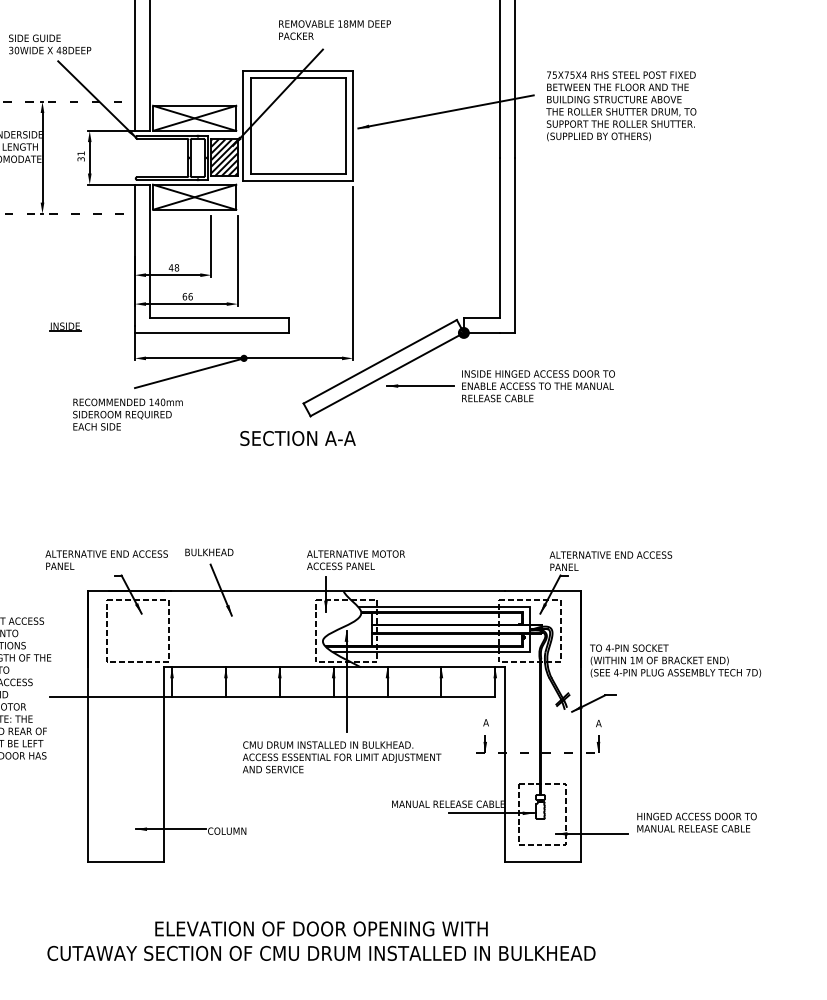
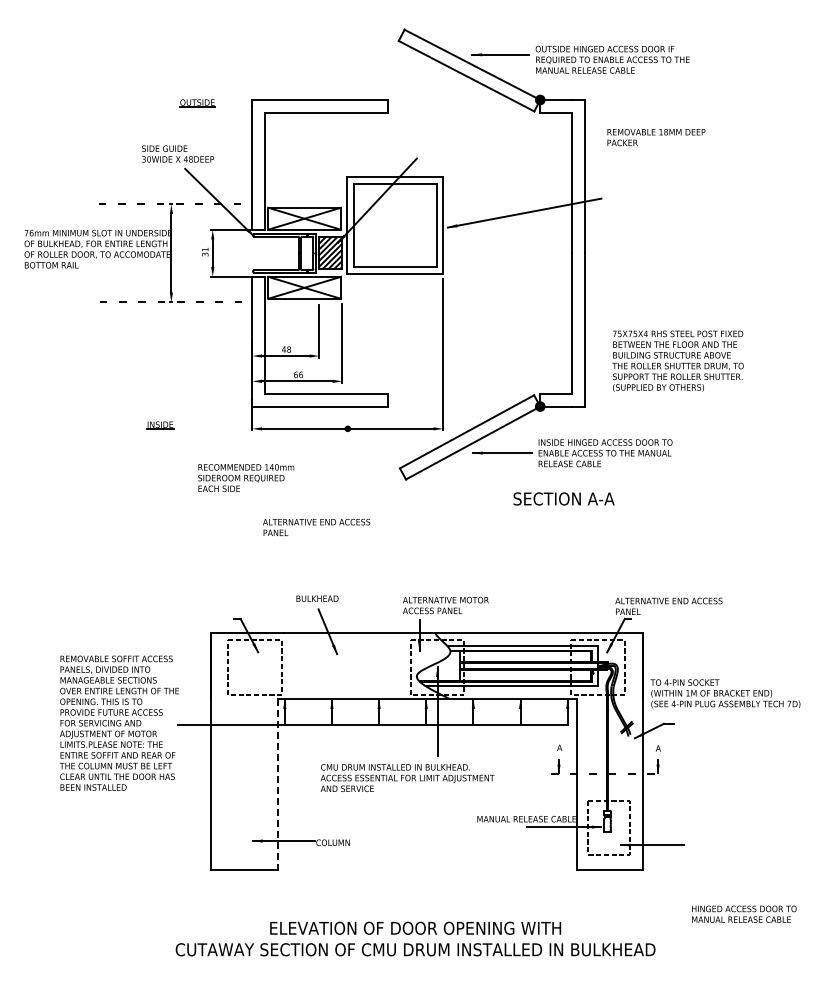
text: (335, 30) -> (656, 137), moved
text: (620, 105) -> (677, 360), moved
part: (65, 327) -> (160, 425), moved
line: (188, 372) -> (299, 441), removed
text: (297, 437) -> (563, 498), moved
text: (106, 559) -> (316, 526), moved
text: (341, 756) -> (407, 777), moved
line: (163, 764) -> (277, 784), solid -> dashed
text: (697, 821) -> (744, 913), moved

